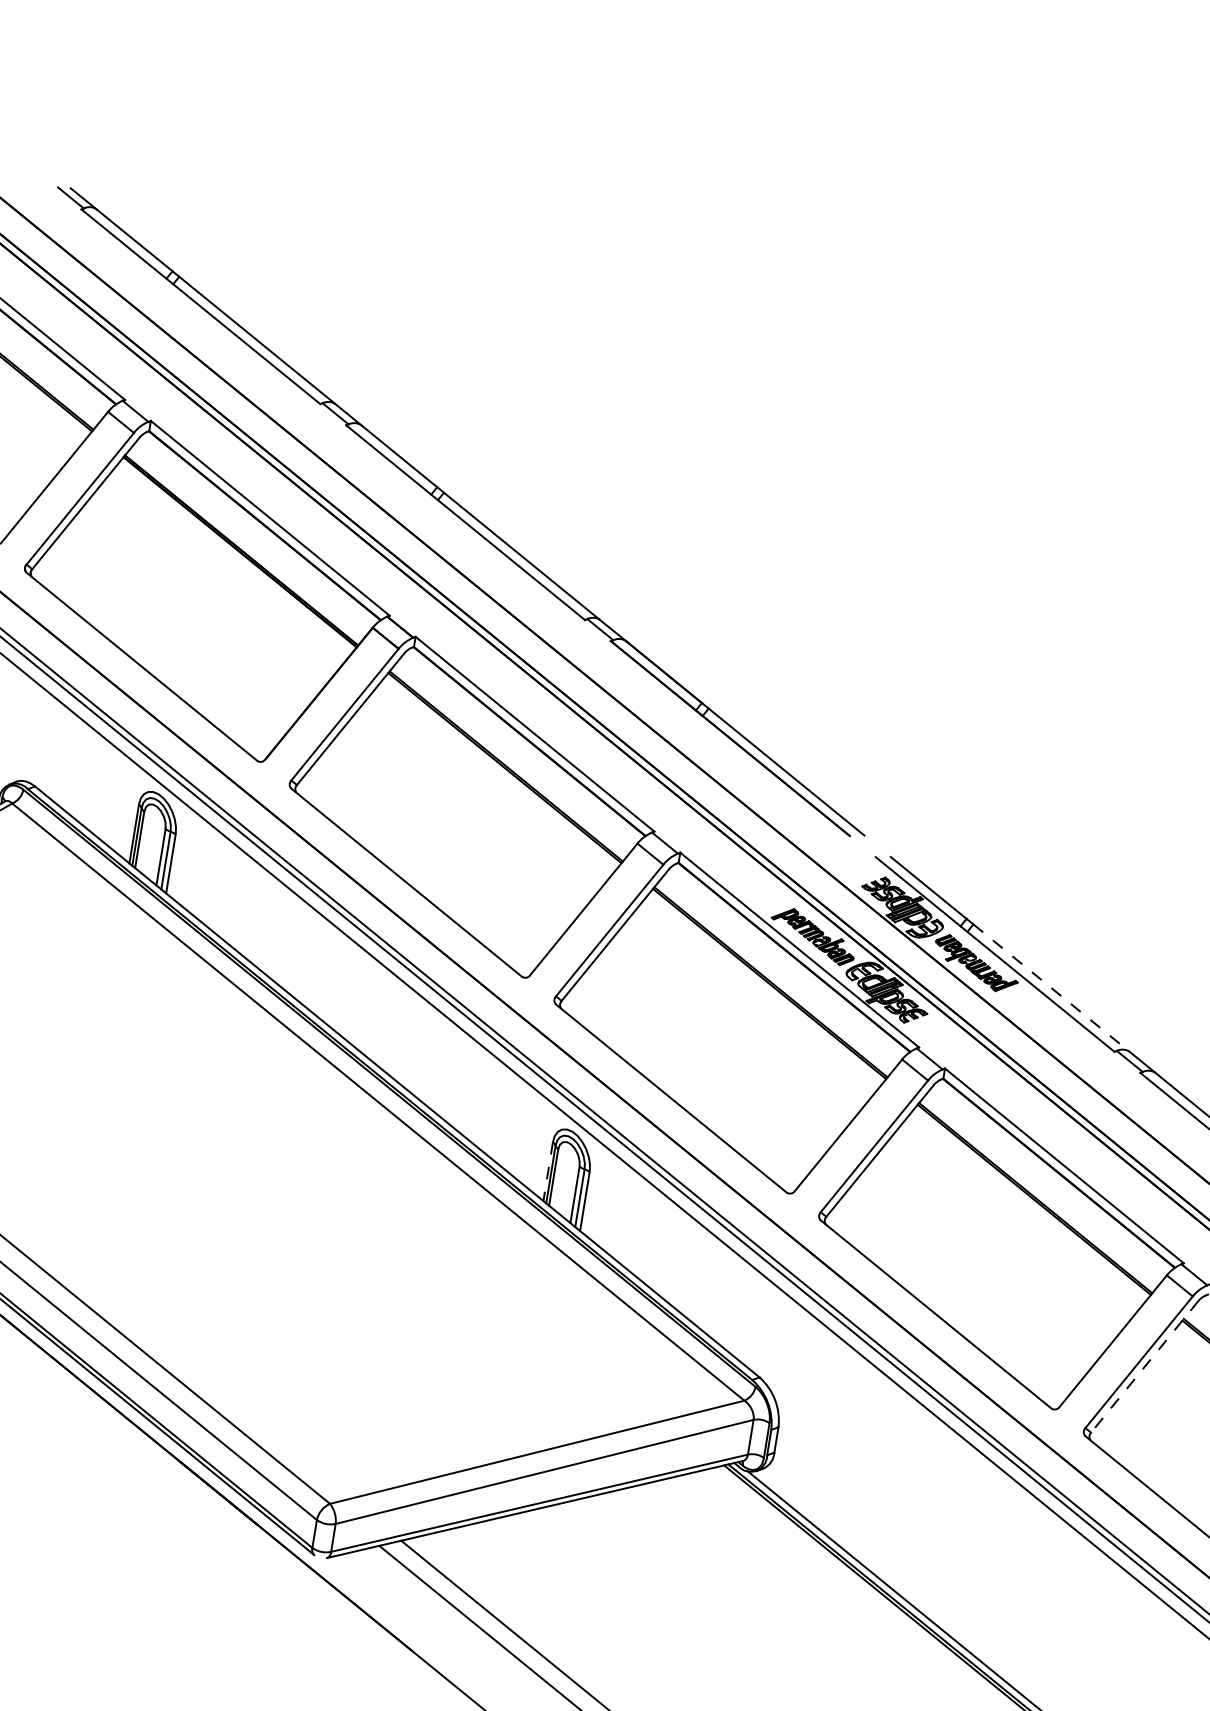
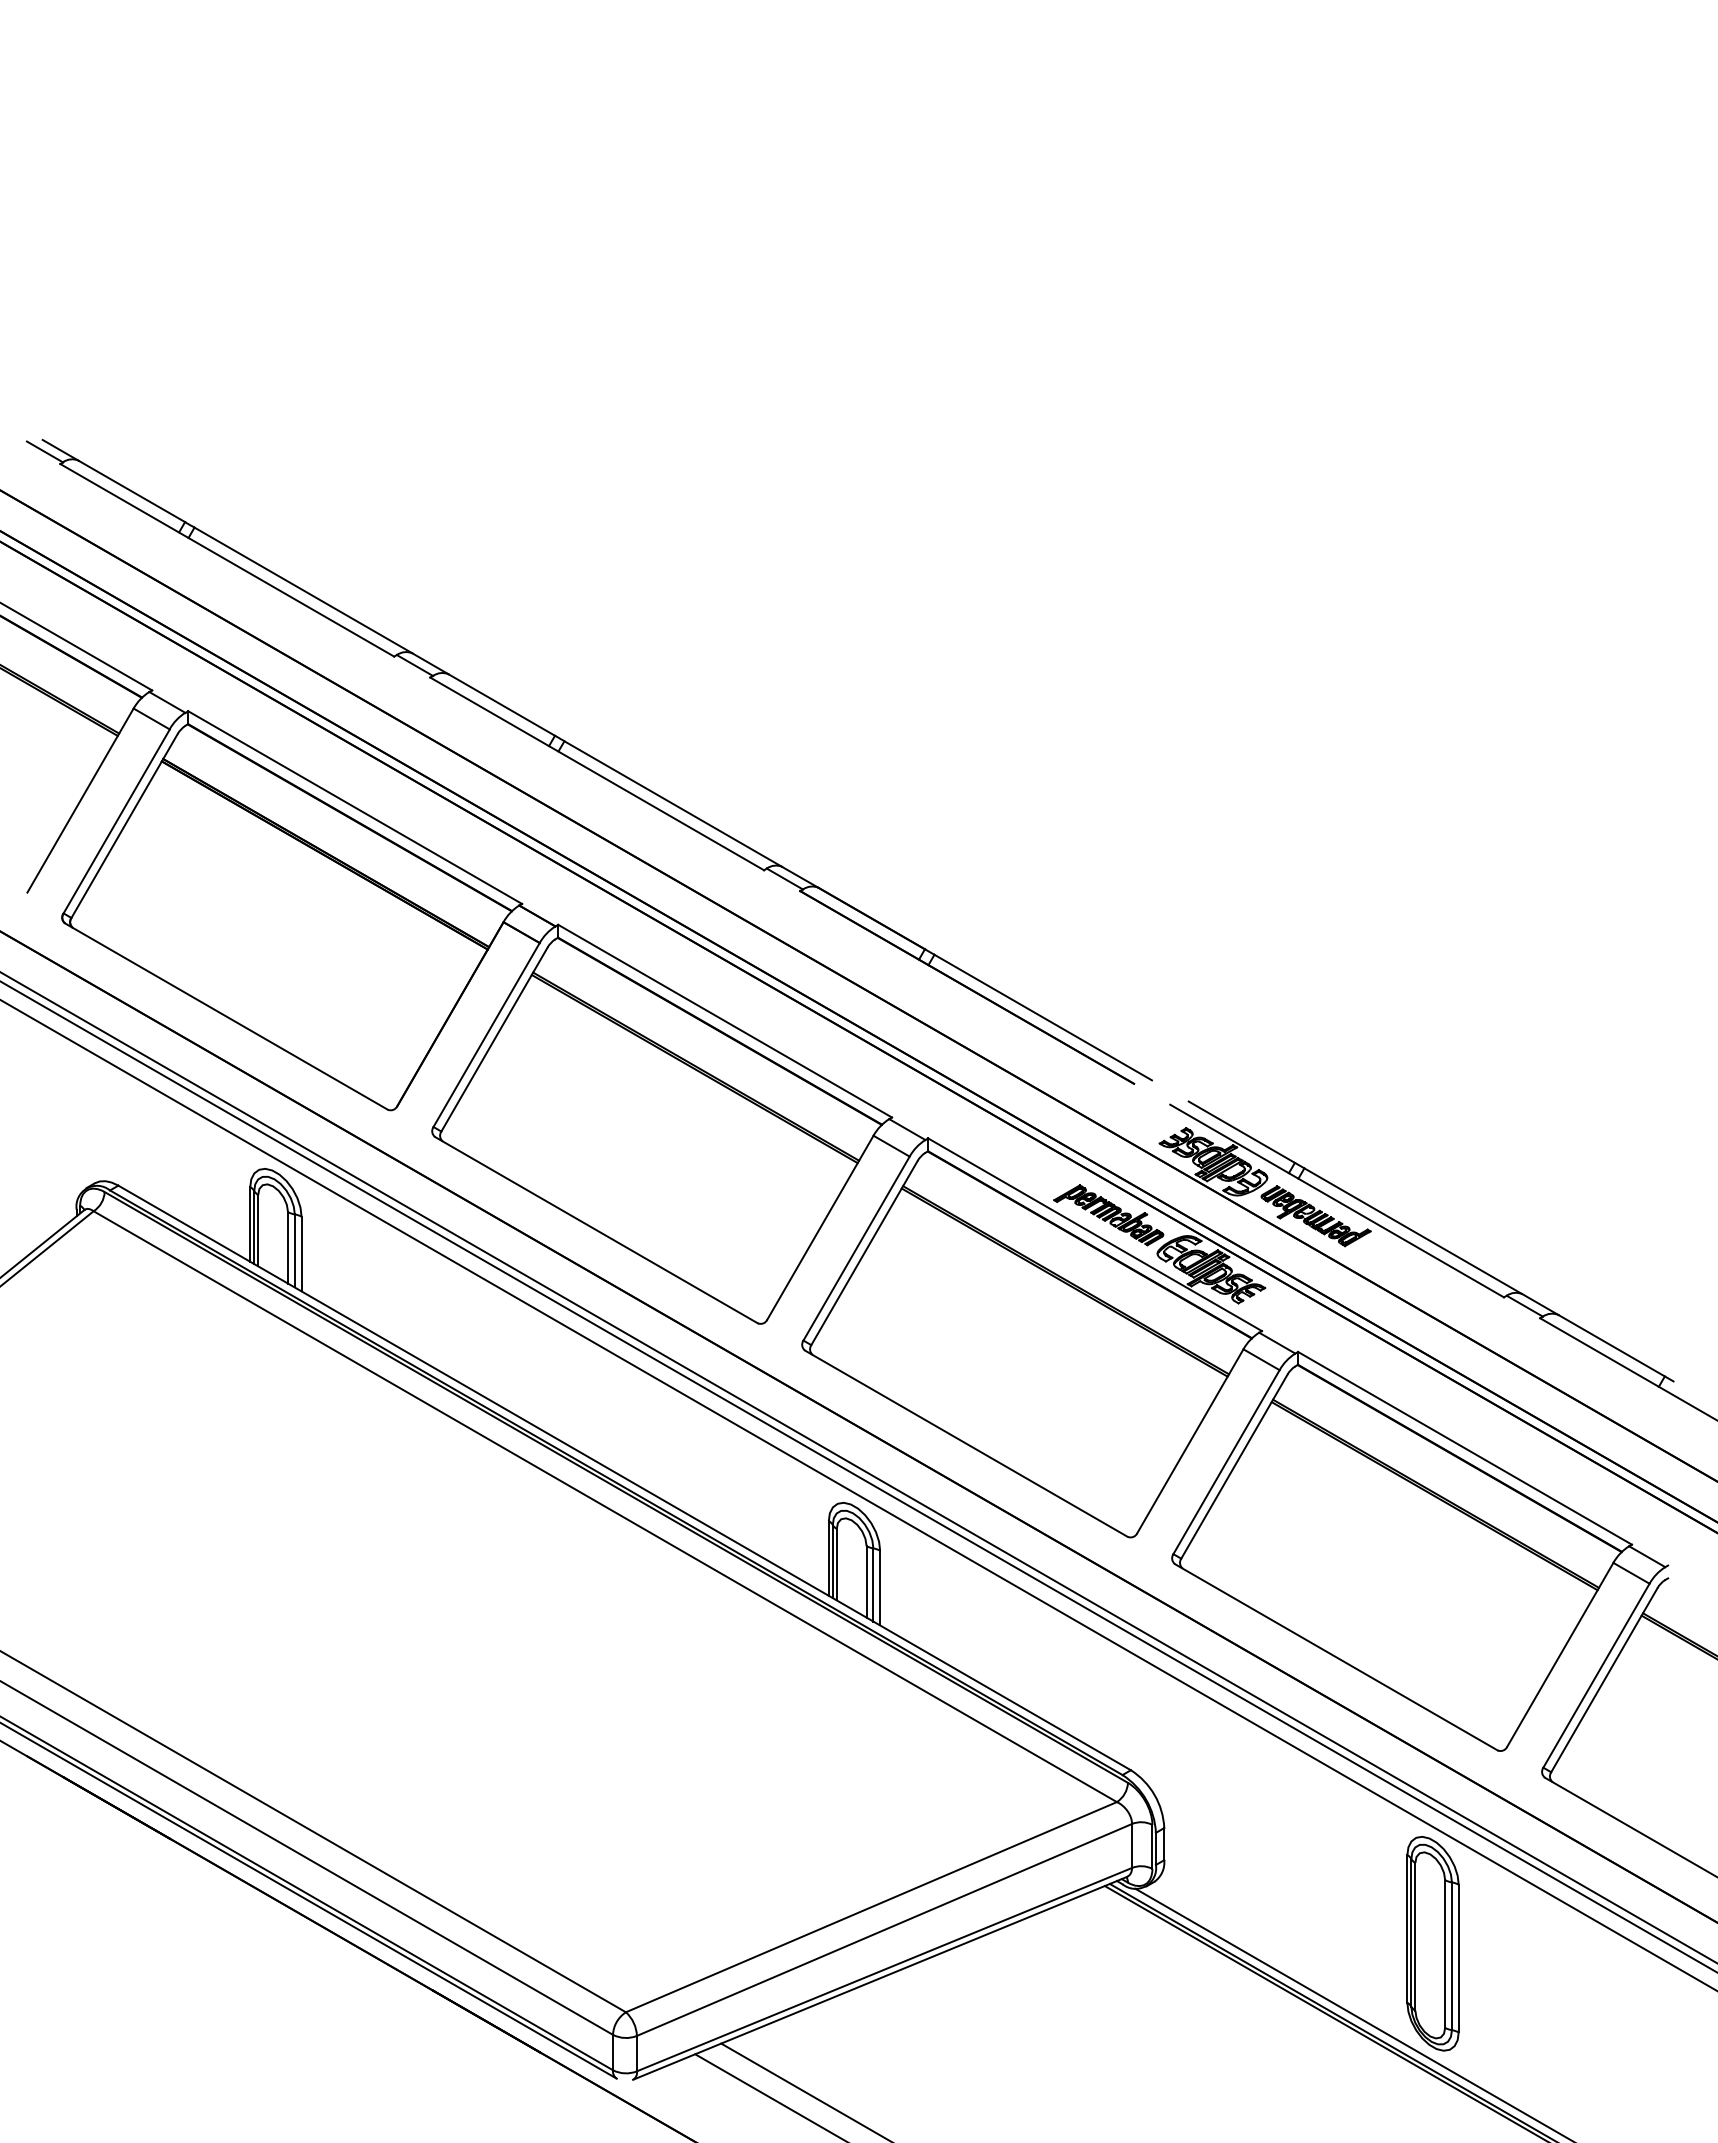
line: (1051, 988) -> (1413, 1231), dashed -> solid
line: (547, 1171) -> (828, 1558), dashed -> solid
line: (1144, 1367) -> (1604, 1680), dashed -> solid
part: (975, 1552) -> (1432, 1943), added

